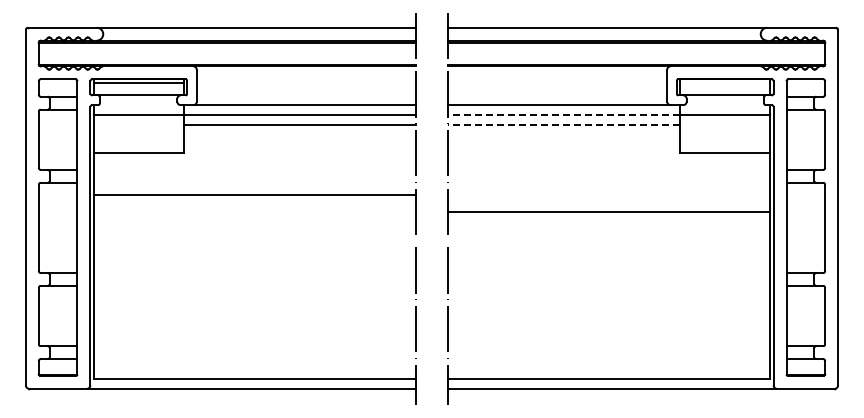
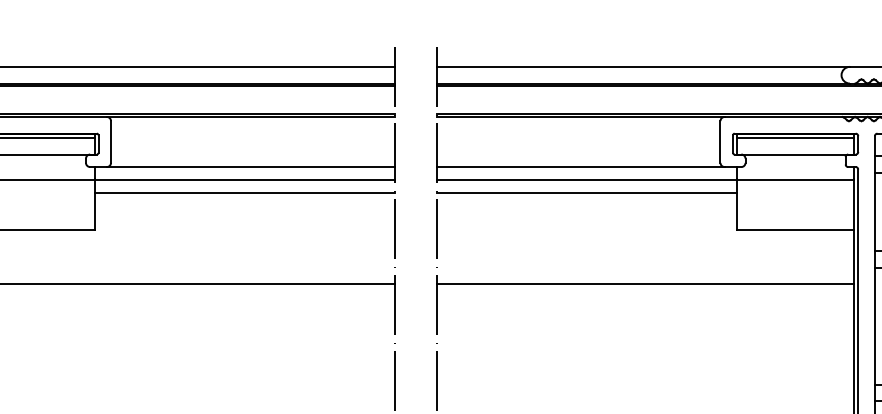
line: (724, 82) -> (794, 137), added
line: (563, 114) -> (586, 179), dashed -> solid
line: (563, 125) -> (586, 193), dashed -> solid
line: (609, 212) -> (645, 284), moved

